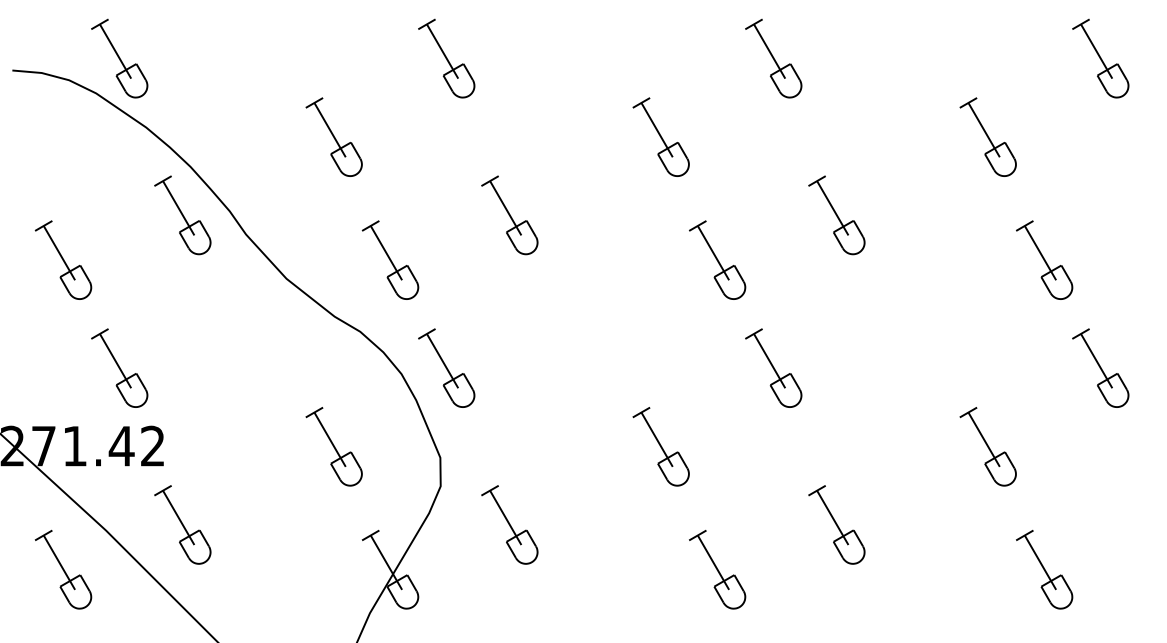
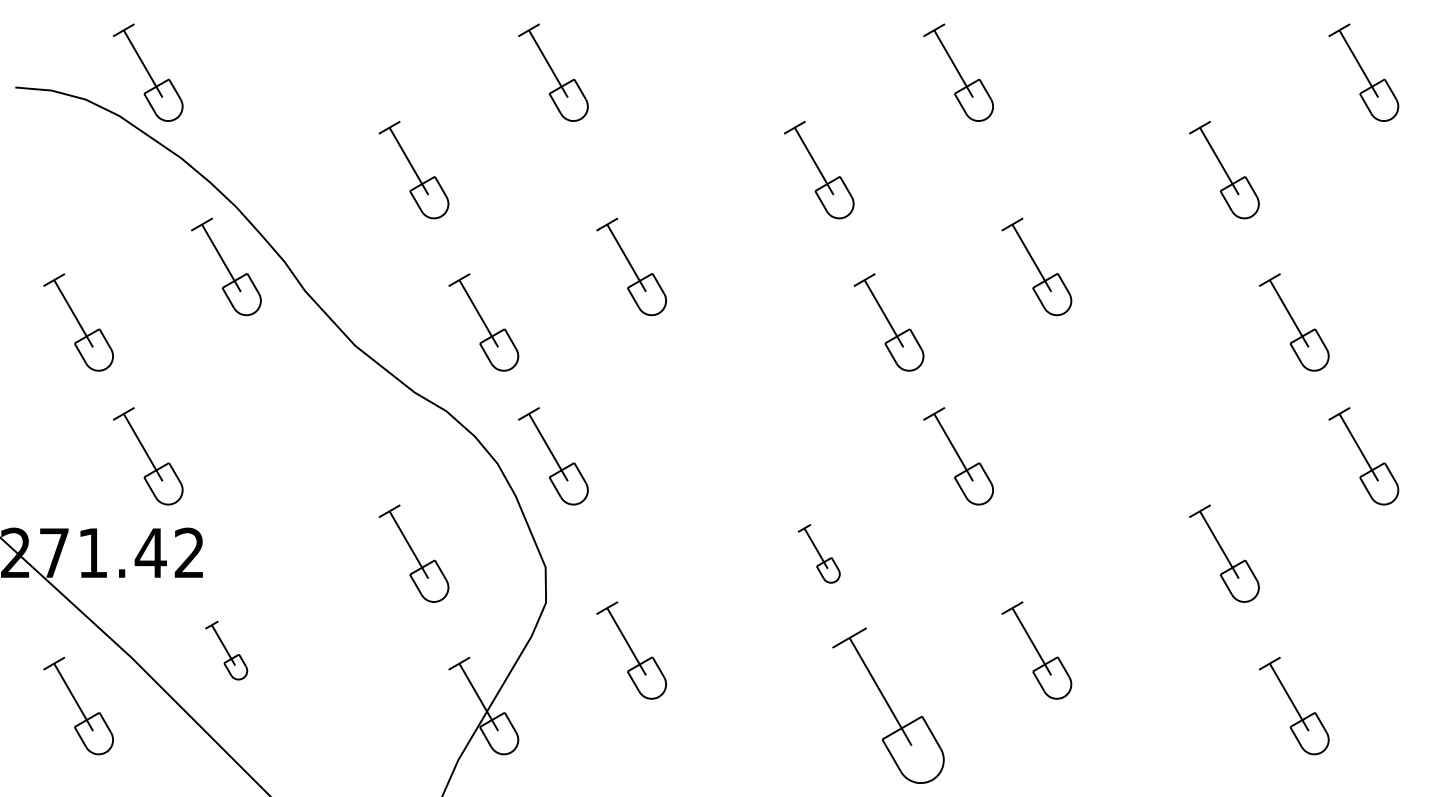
part: (660, 446) -> (818, 553), size x0.6
part: (182, 524) -> (226, 650), size x0.6
part: (717, 569) -> (889, 705), size x1.6

